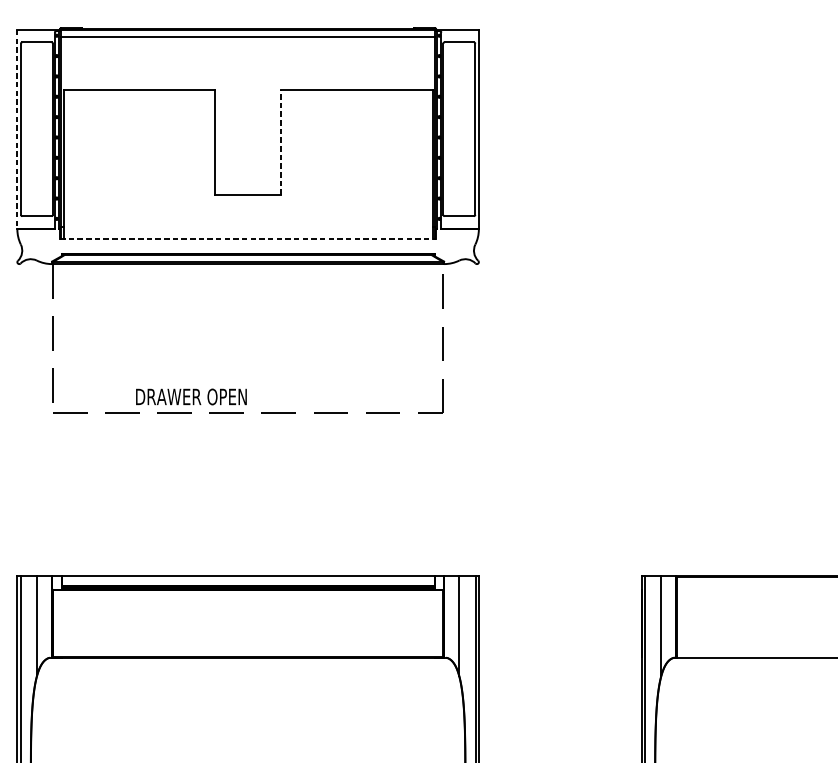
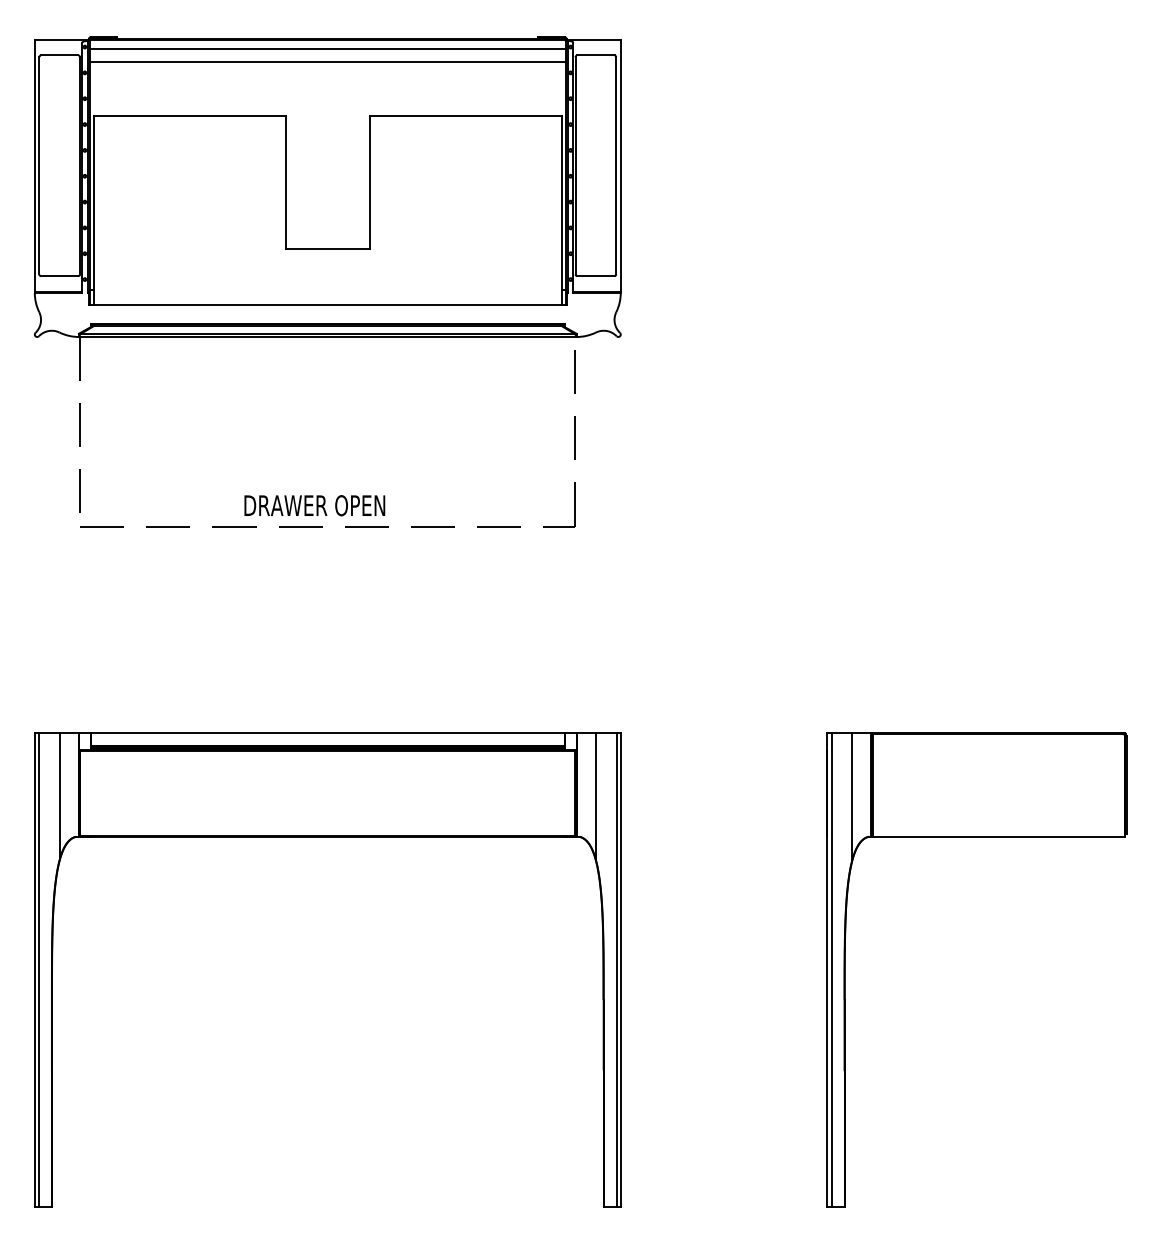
line: (247, 47) -> (327, 62), added
line: (17, 129) -> (34, 166), dashed -> solid
line: (281, 142) -> (370, 182), dashed -> solid
line: (247, 238) -> (327, 304), dashed -> solid
text: (191, 396) -> (314, 505), moved

